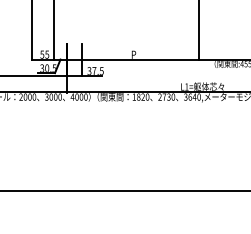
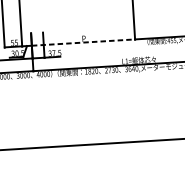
line: (133, 59) -> (83, 42), solid -> dashed

